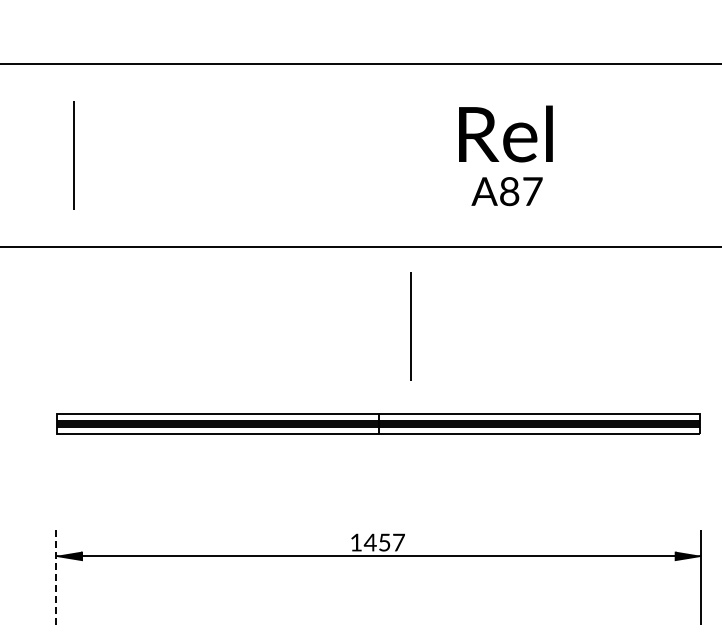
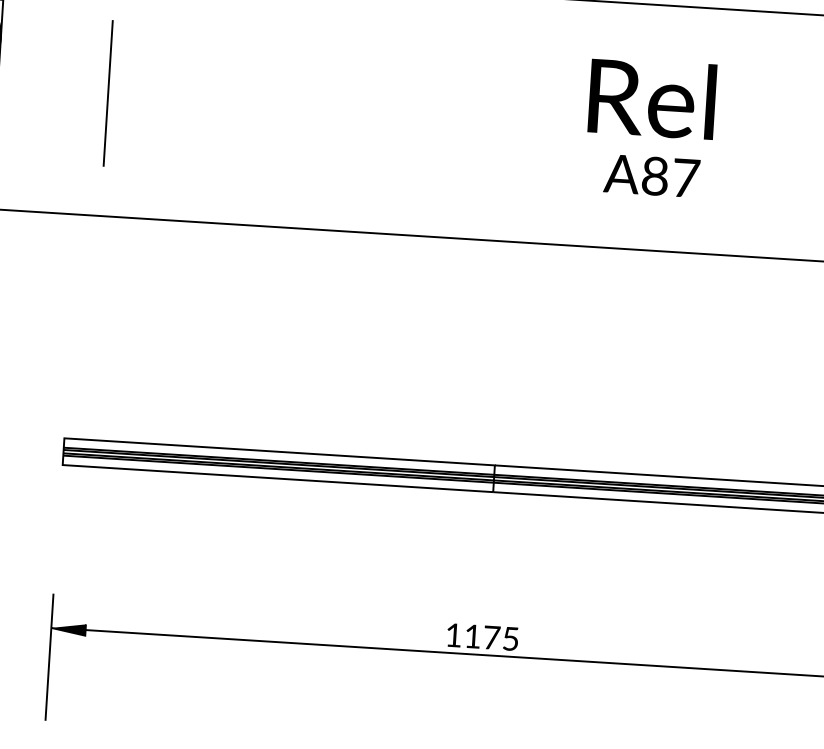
text: (505, 133) -> (651, 97), moved
text: (506, 191) -> (651, 175), moved
line: (410, 326) -> (544, 350), removed
text: (383, 542) -> (490, 637), 1457 -> 1175
line: (56, 577) -> (49, 656), dashed -> solid

